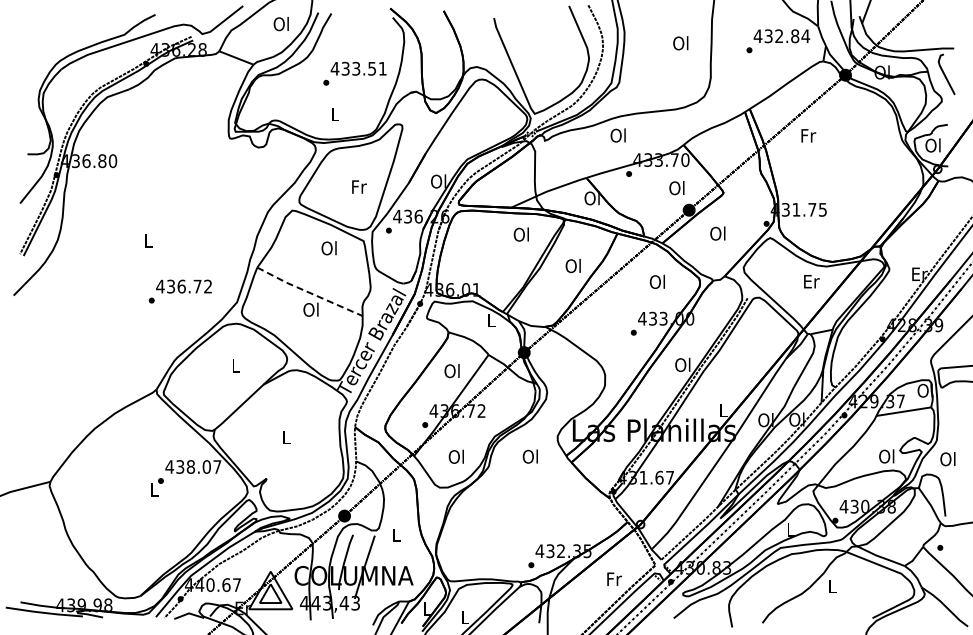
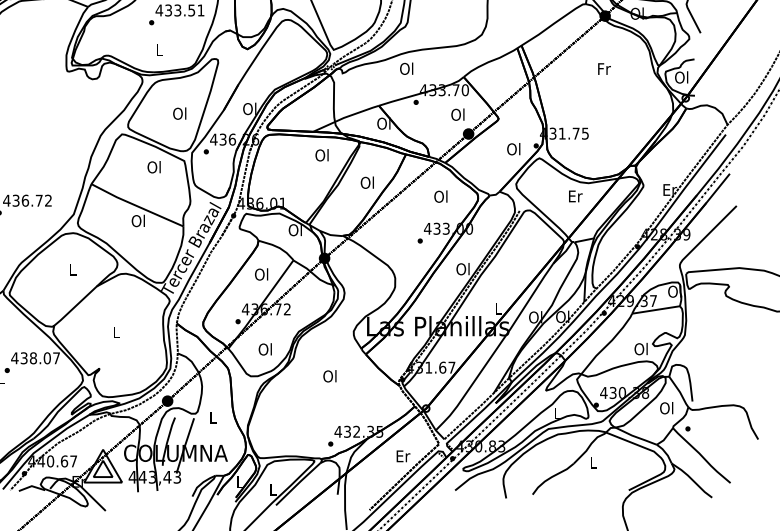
text: (808, 135) -> (604, 68), moved
text: (358, 186) -> (179, 113), Fr -> Ol
text: (717, 233) -> (513, 149), moved
line: (309, 292) -> (137, 205), dashed -> solid
text: (490, 320) -> (295, 230), L -> Ol
text: (529, 456) -> (329, 376), moved
text: (947, 459) -> (666, 408), moved
text: (614, 578) -> (403, 455), Fr -> Er

